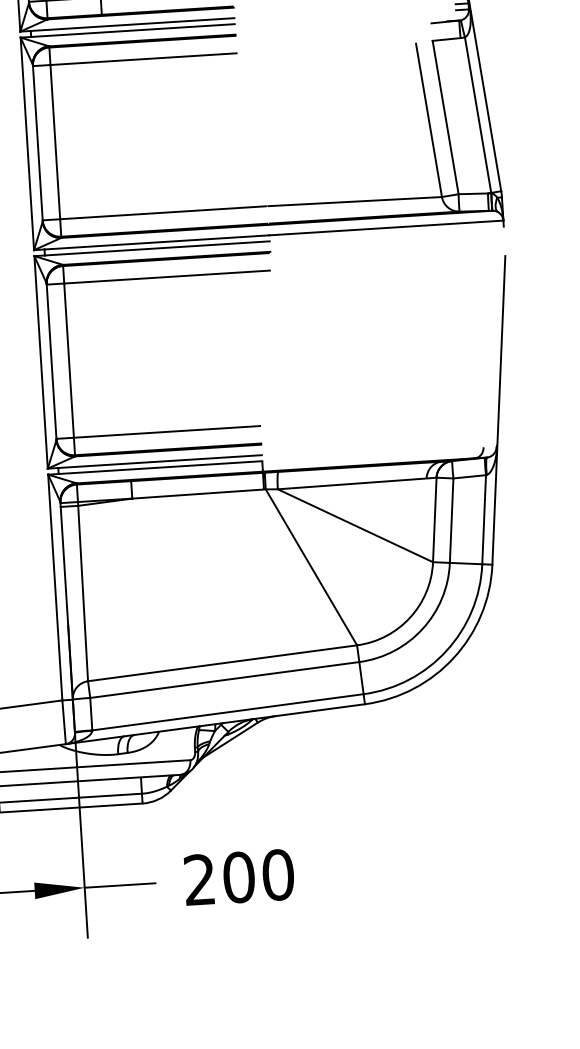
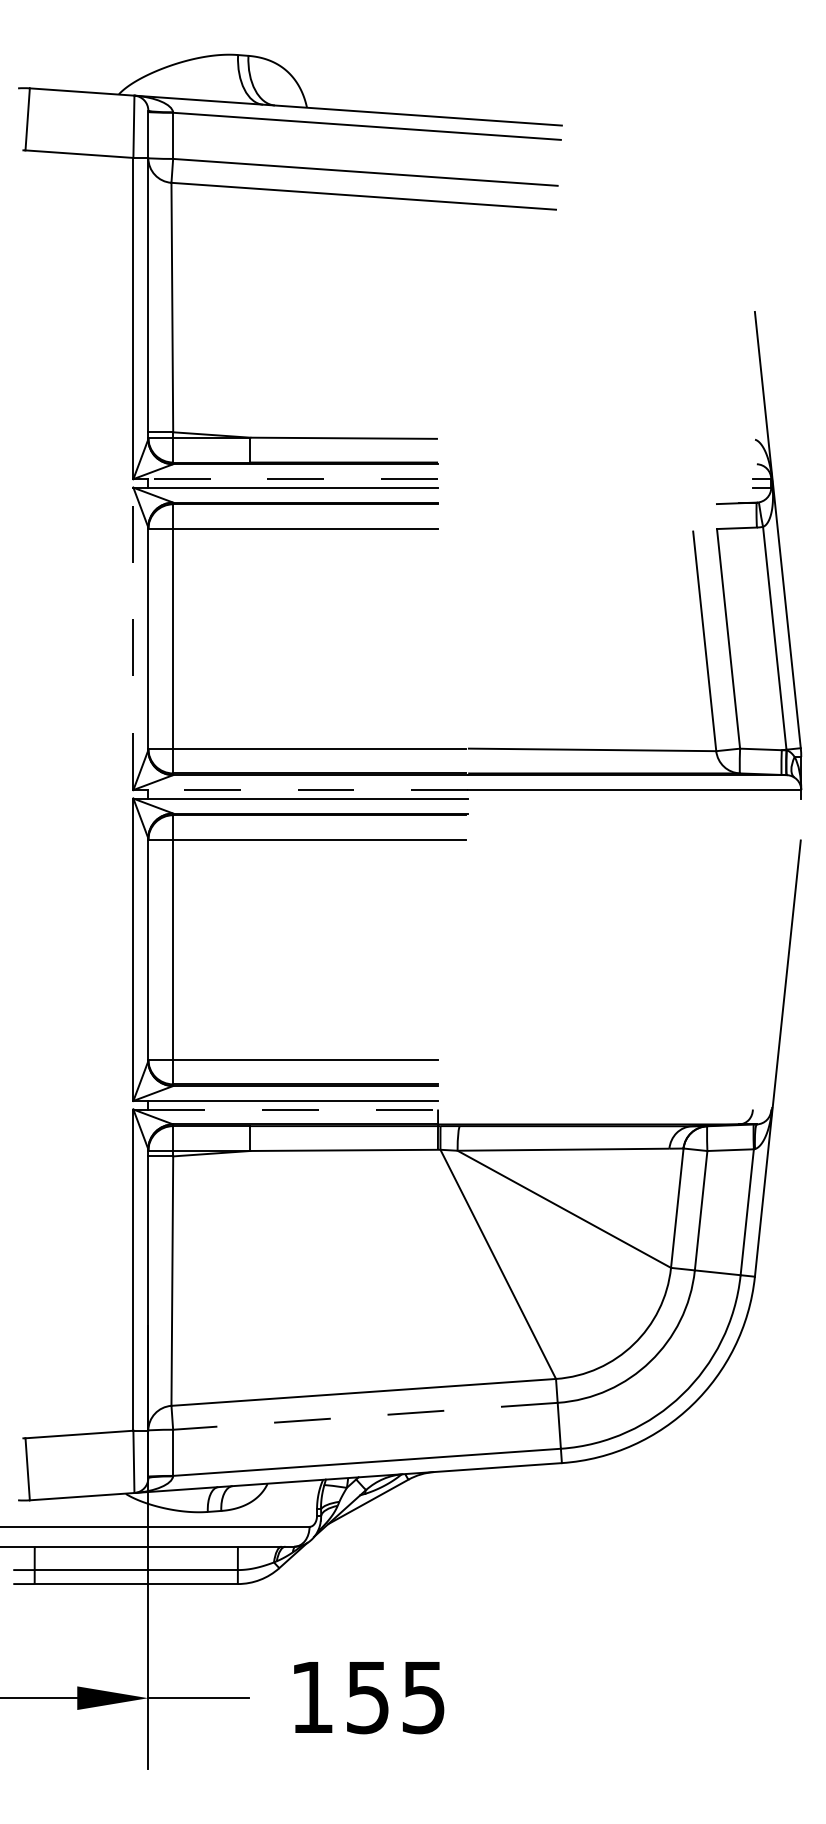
line: (132, 24) -> (293, 479), solid -> dashed
line: (27, 143) -> (133, 638), solid -> dashed
line: (157, 242) -> (308, 790), solid -> dashed
line: (160, 467) -> (293, 1109), solid -> dashed
line: (224, 680) -> (365, 1416), solid -> dashed
text: (239, 877) -> (368, 1697), 200 -> 155

